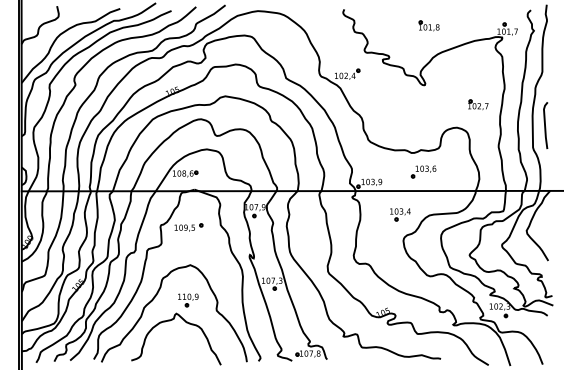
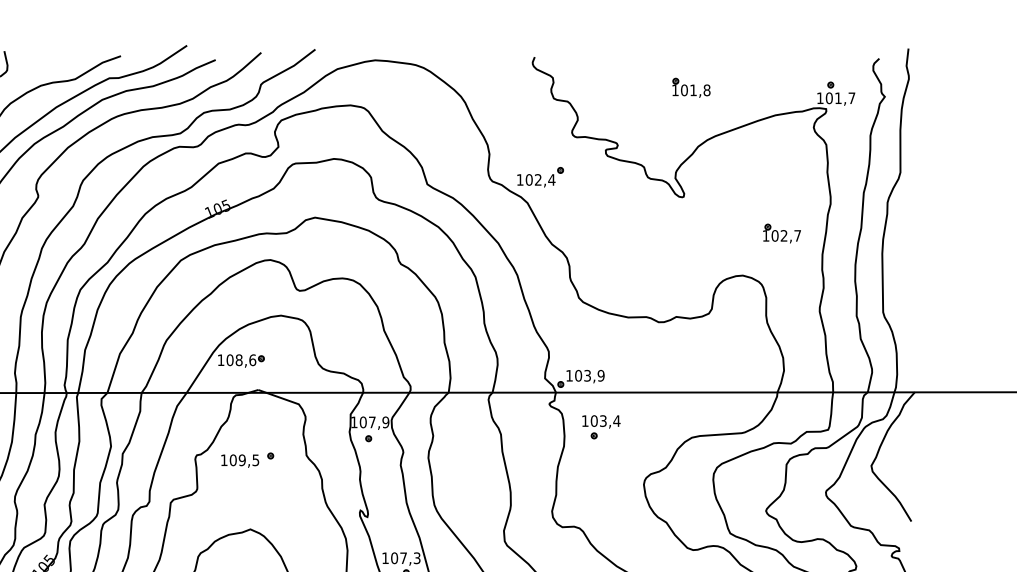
line: (545, 125) -> (906, 271), removed
part: (423, 171) -> (680, 356), removed
part: (400, 214) -> (601, 426), moved

